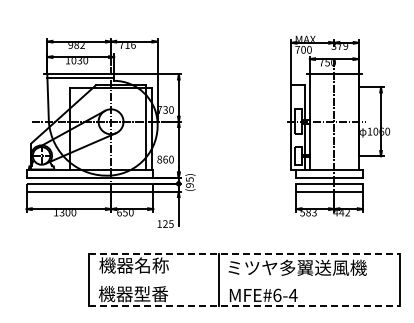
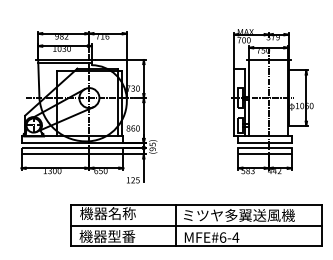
line: (244, 254) -> (196, 204), dashed -> solid
line: (244, 280) -> (196, 225), added
line: (244, 306) -> (196, 246), dashed -> solid

